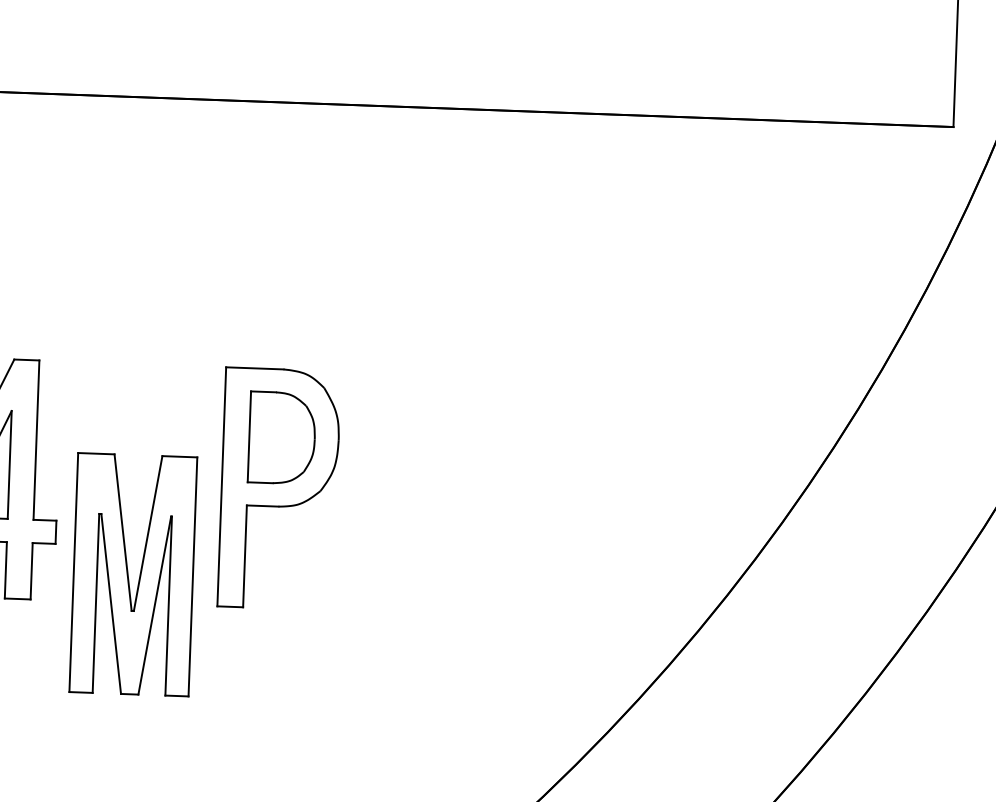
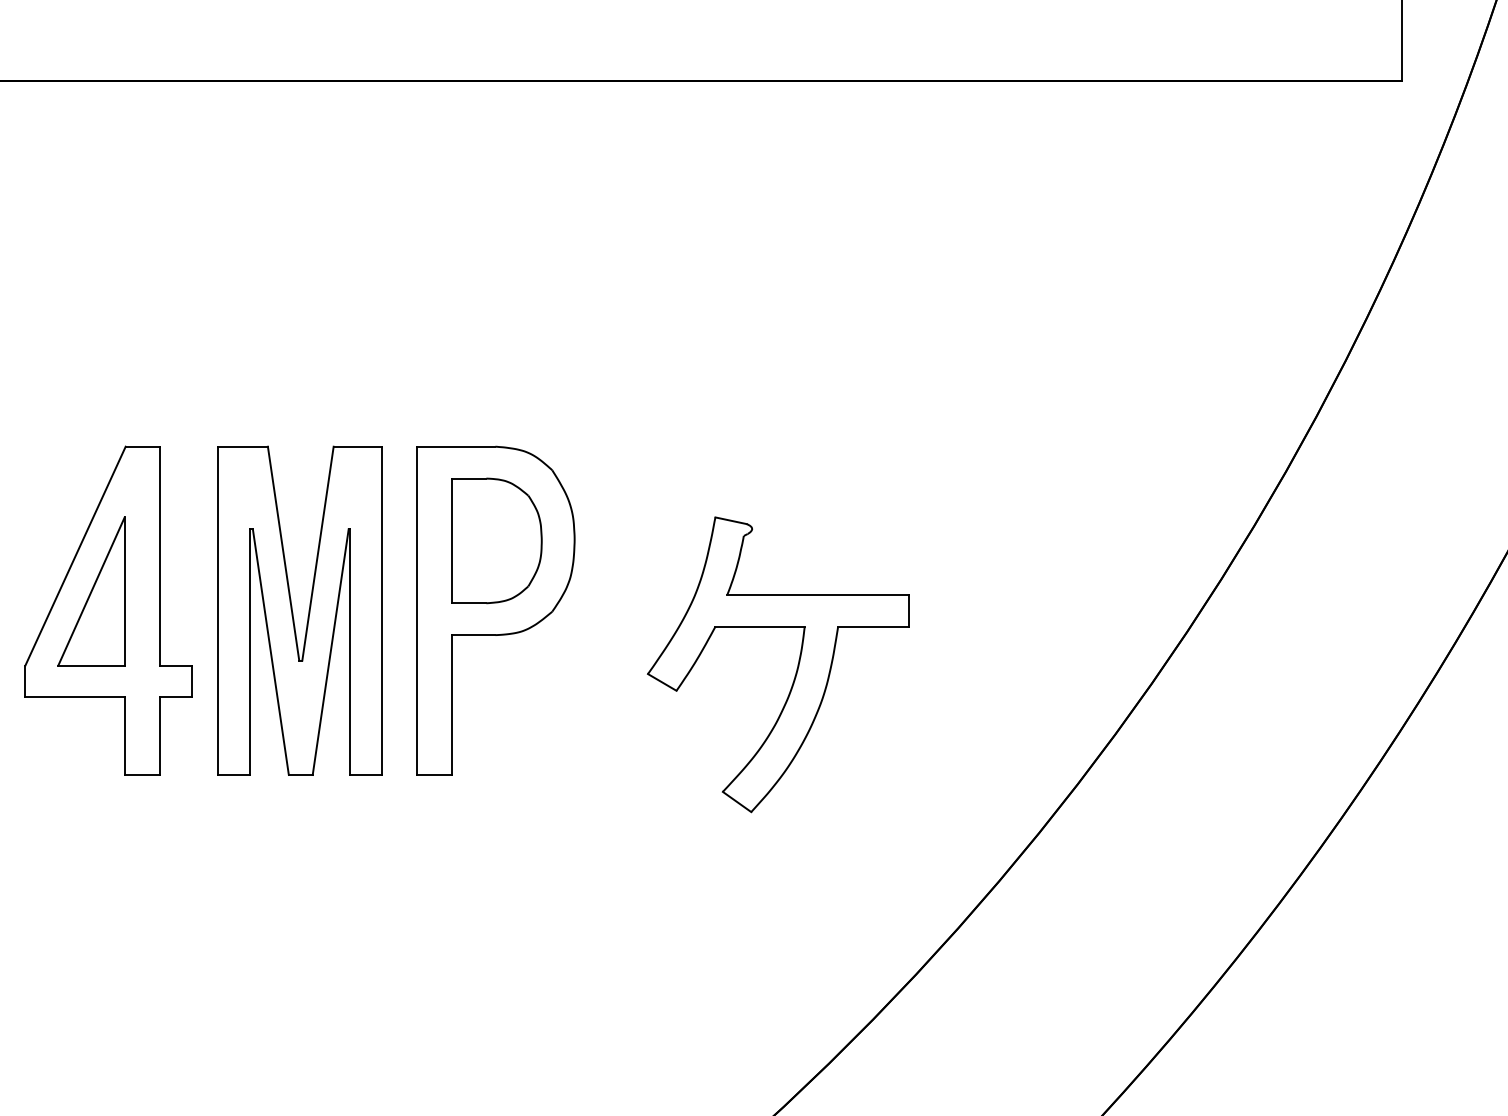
part: (496, 538) -> (796, 668), added
part: (128, 575) -> (293, 612), moved

